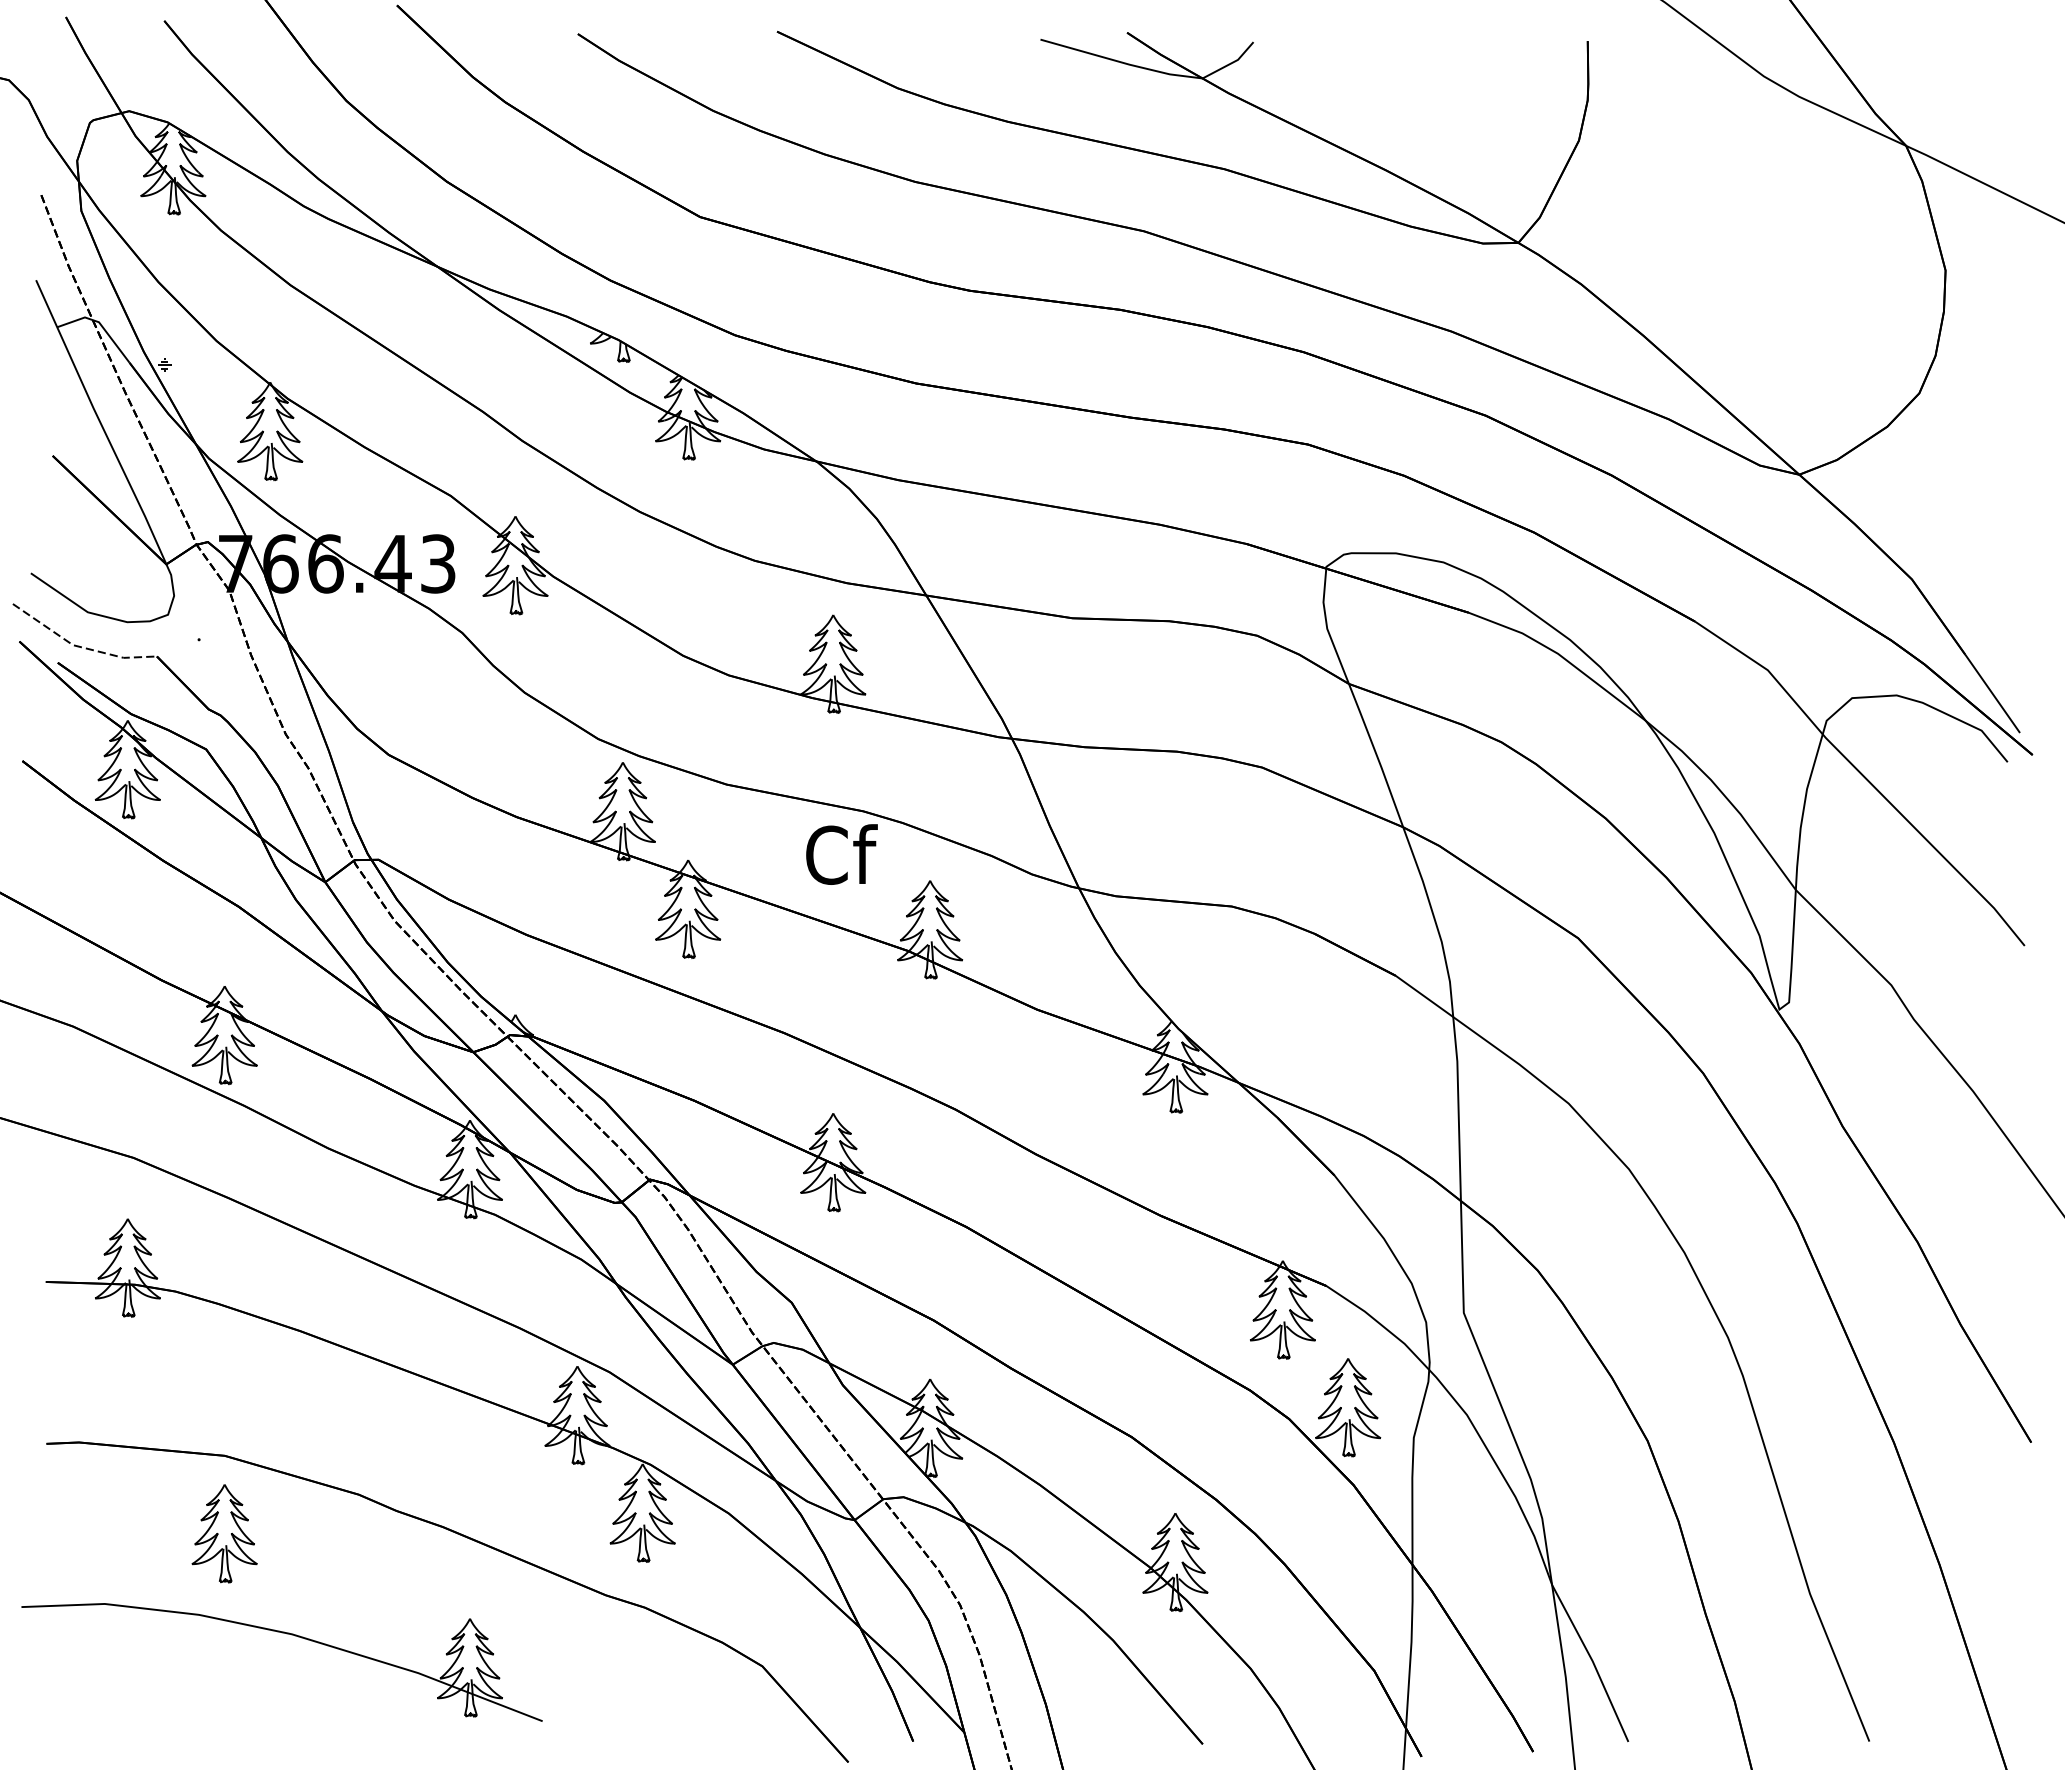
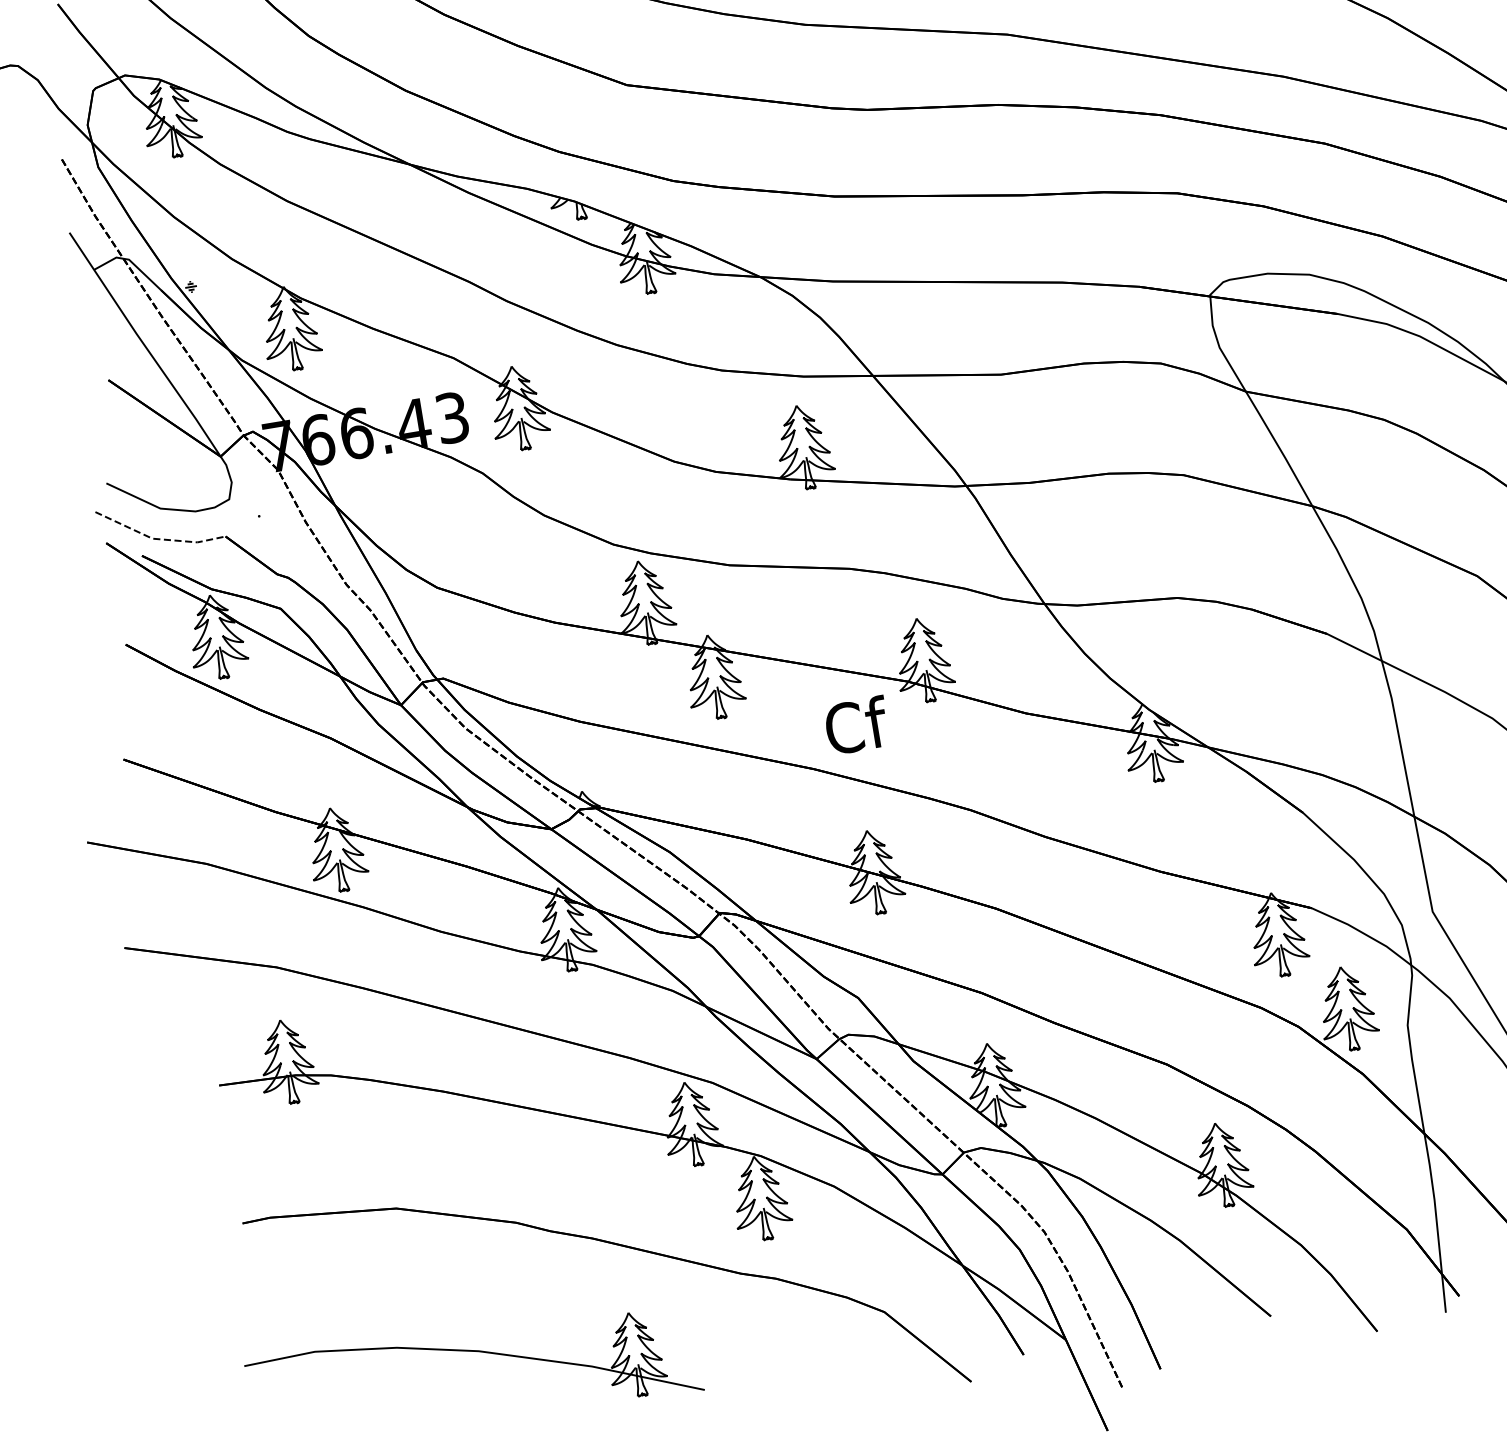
text: (841, 854) -> (856, 725), moved
part: (224, 1533) -> (407, 1274), removed

